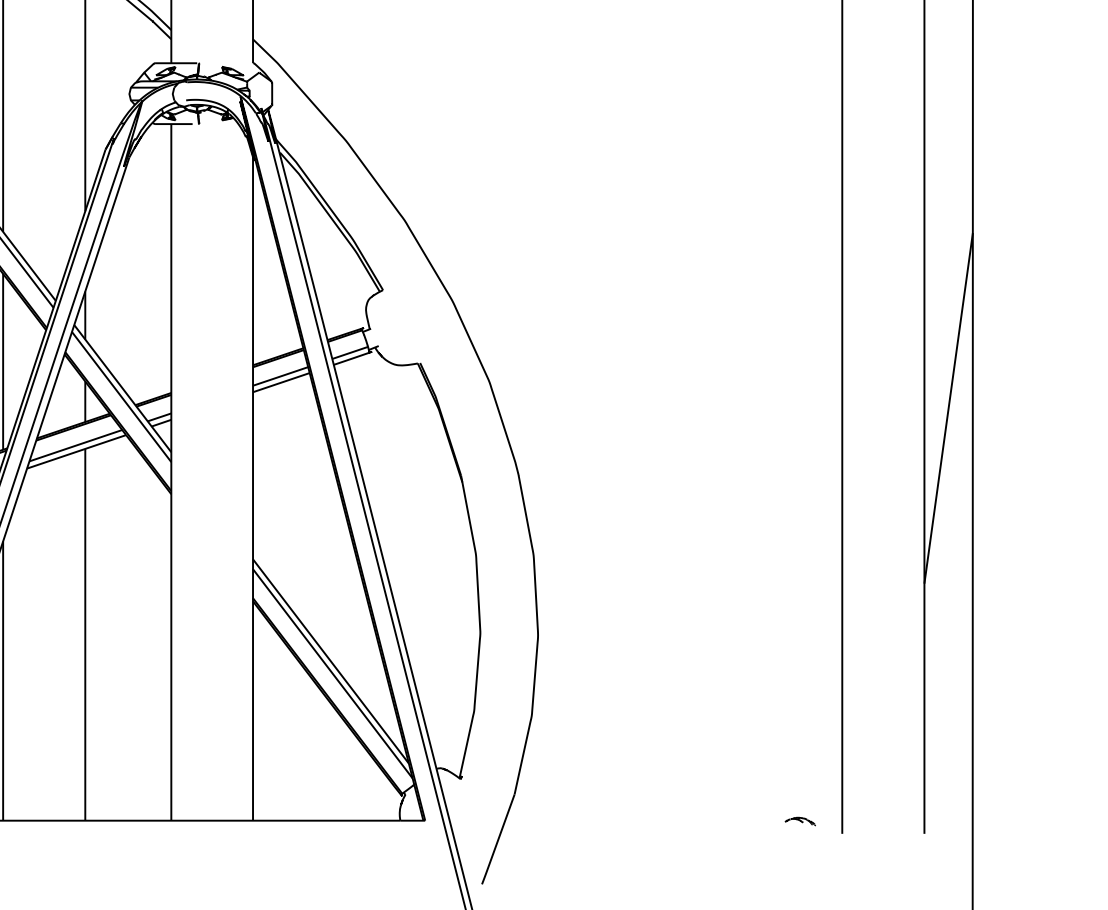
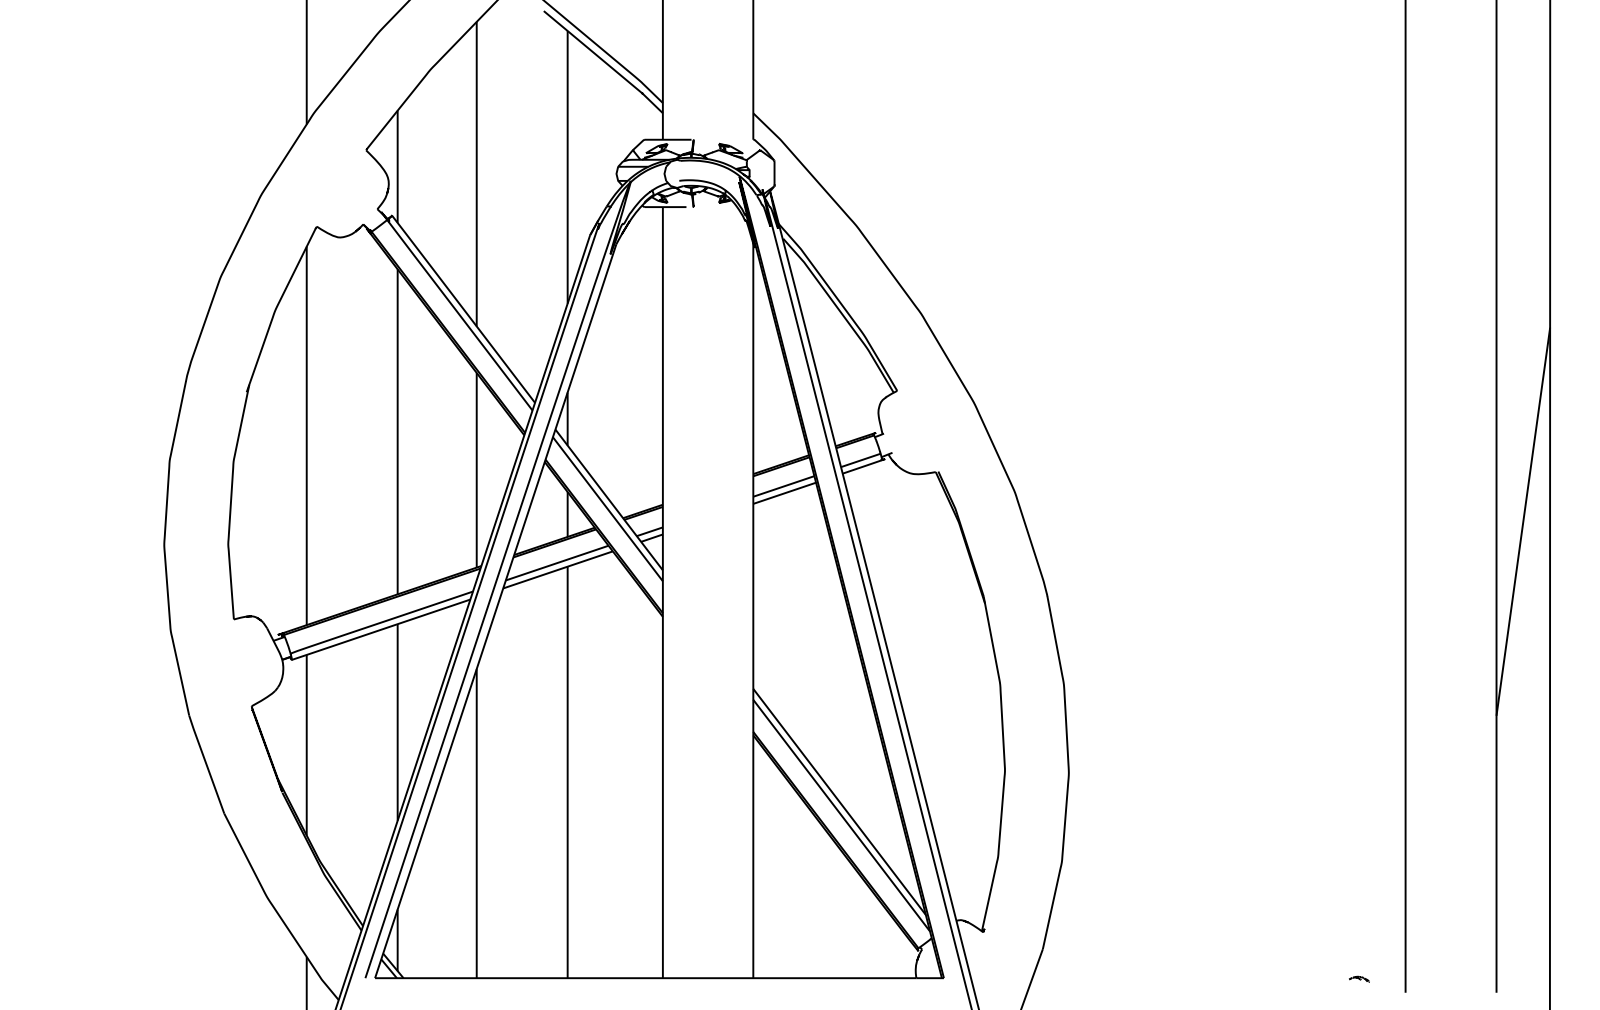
part: (800, 821) -> (1359, 979), size x0.6

